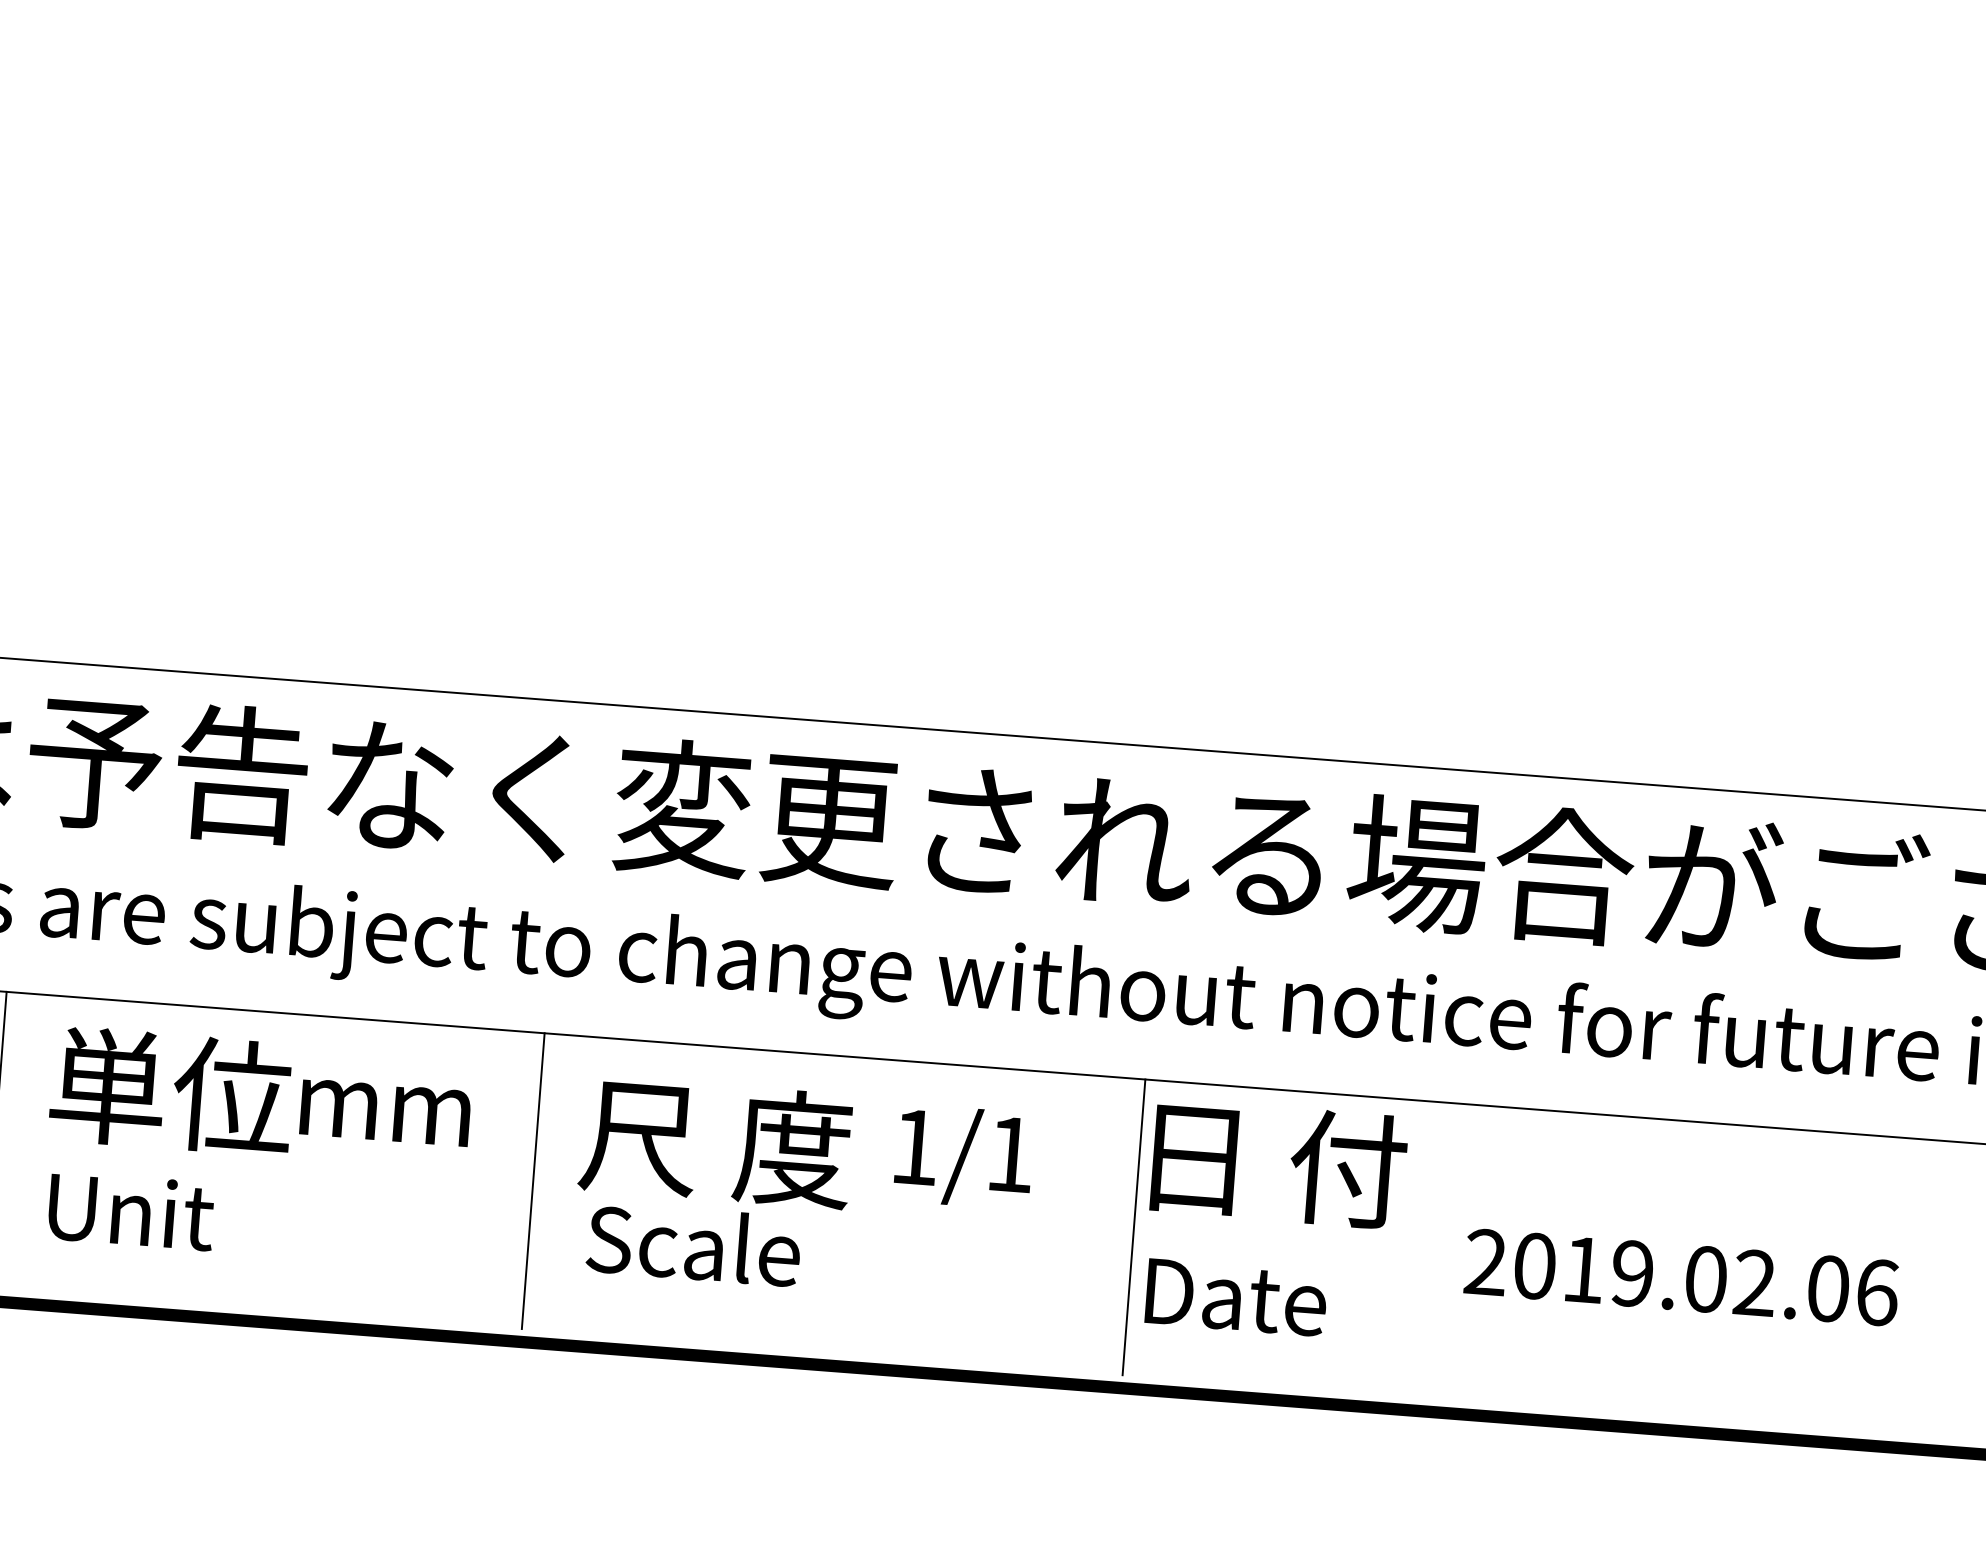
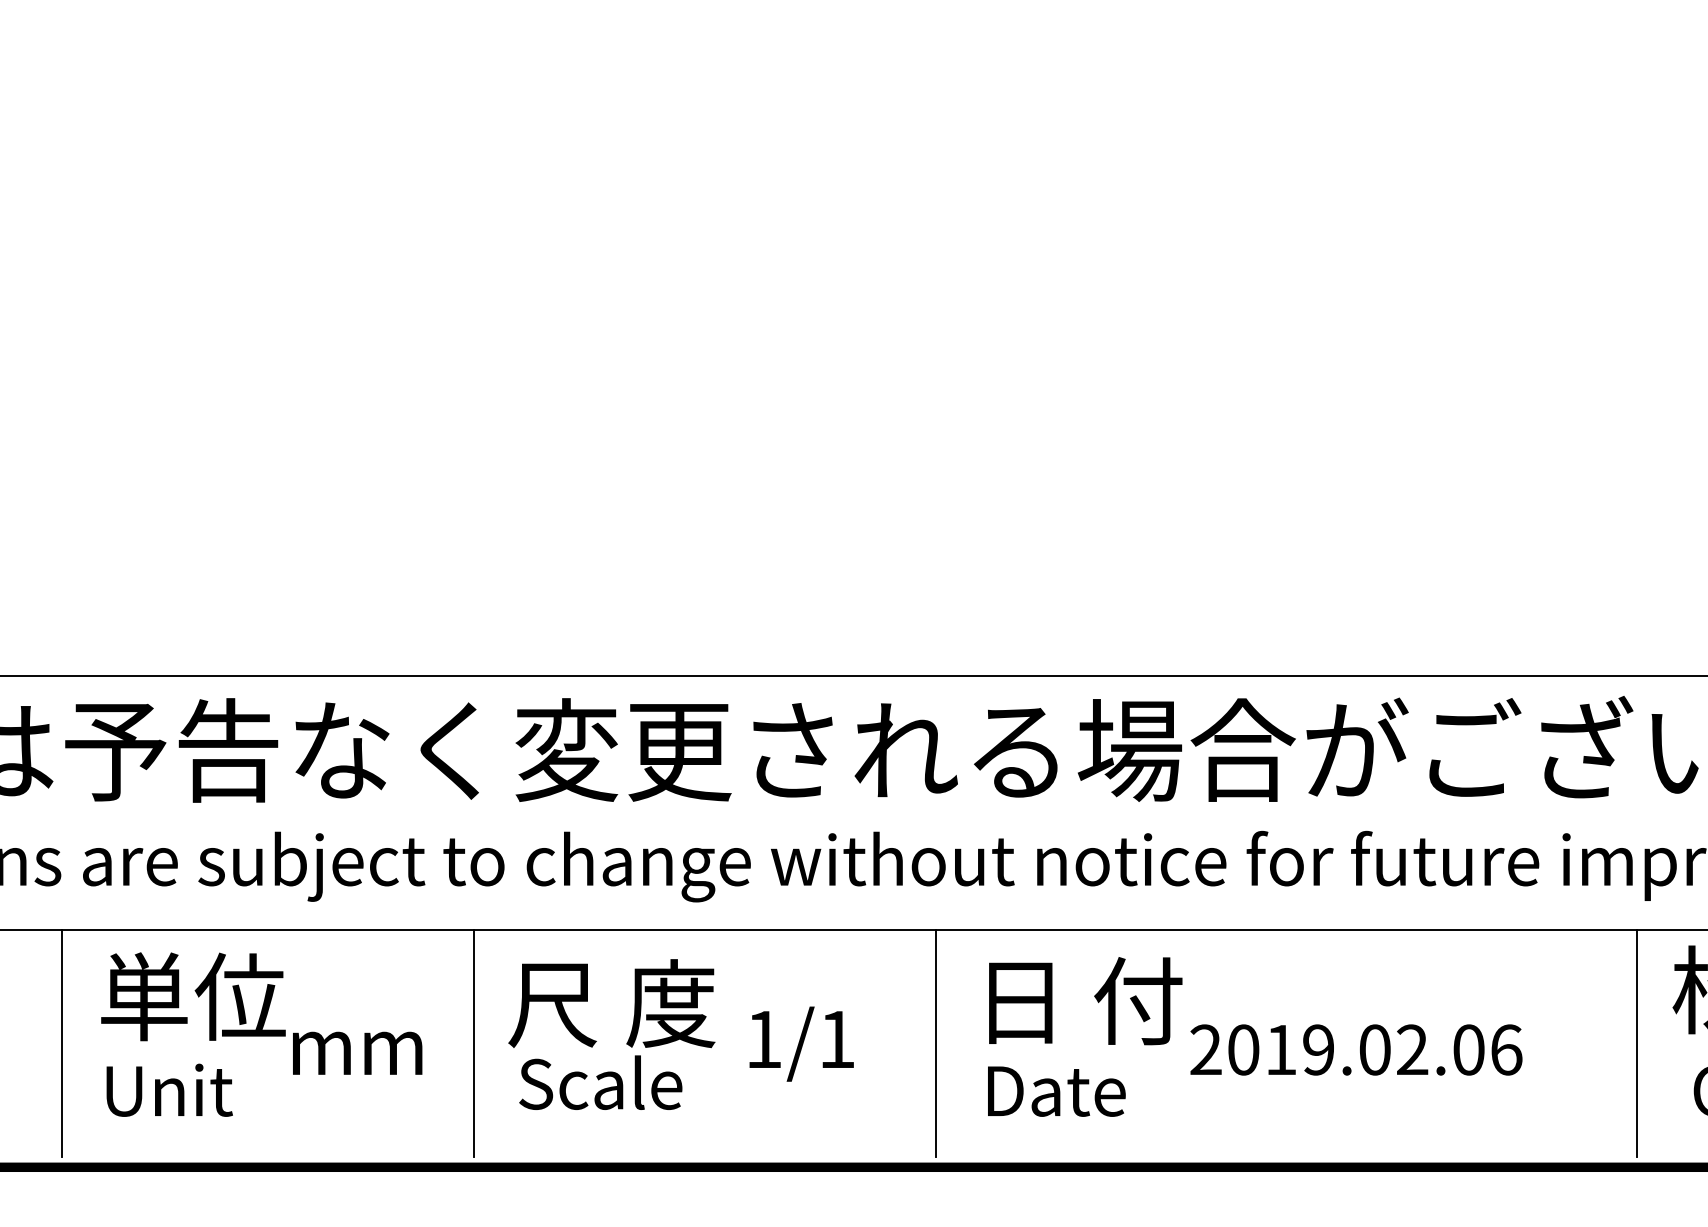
text: (385, 1111) -> (357, 1052), moved
text: (963, 1156) -> (801, 1043), moved
text: (1279, 1164) -> (1085, 1001), moved
text: (1236, 1297) -> (1056, 1091), moved

